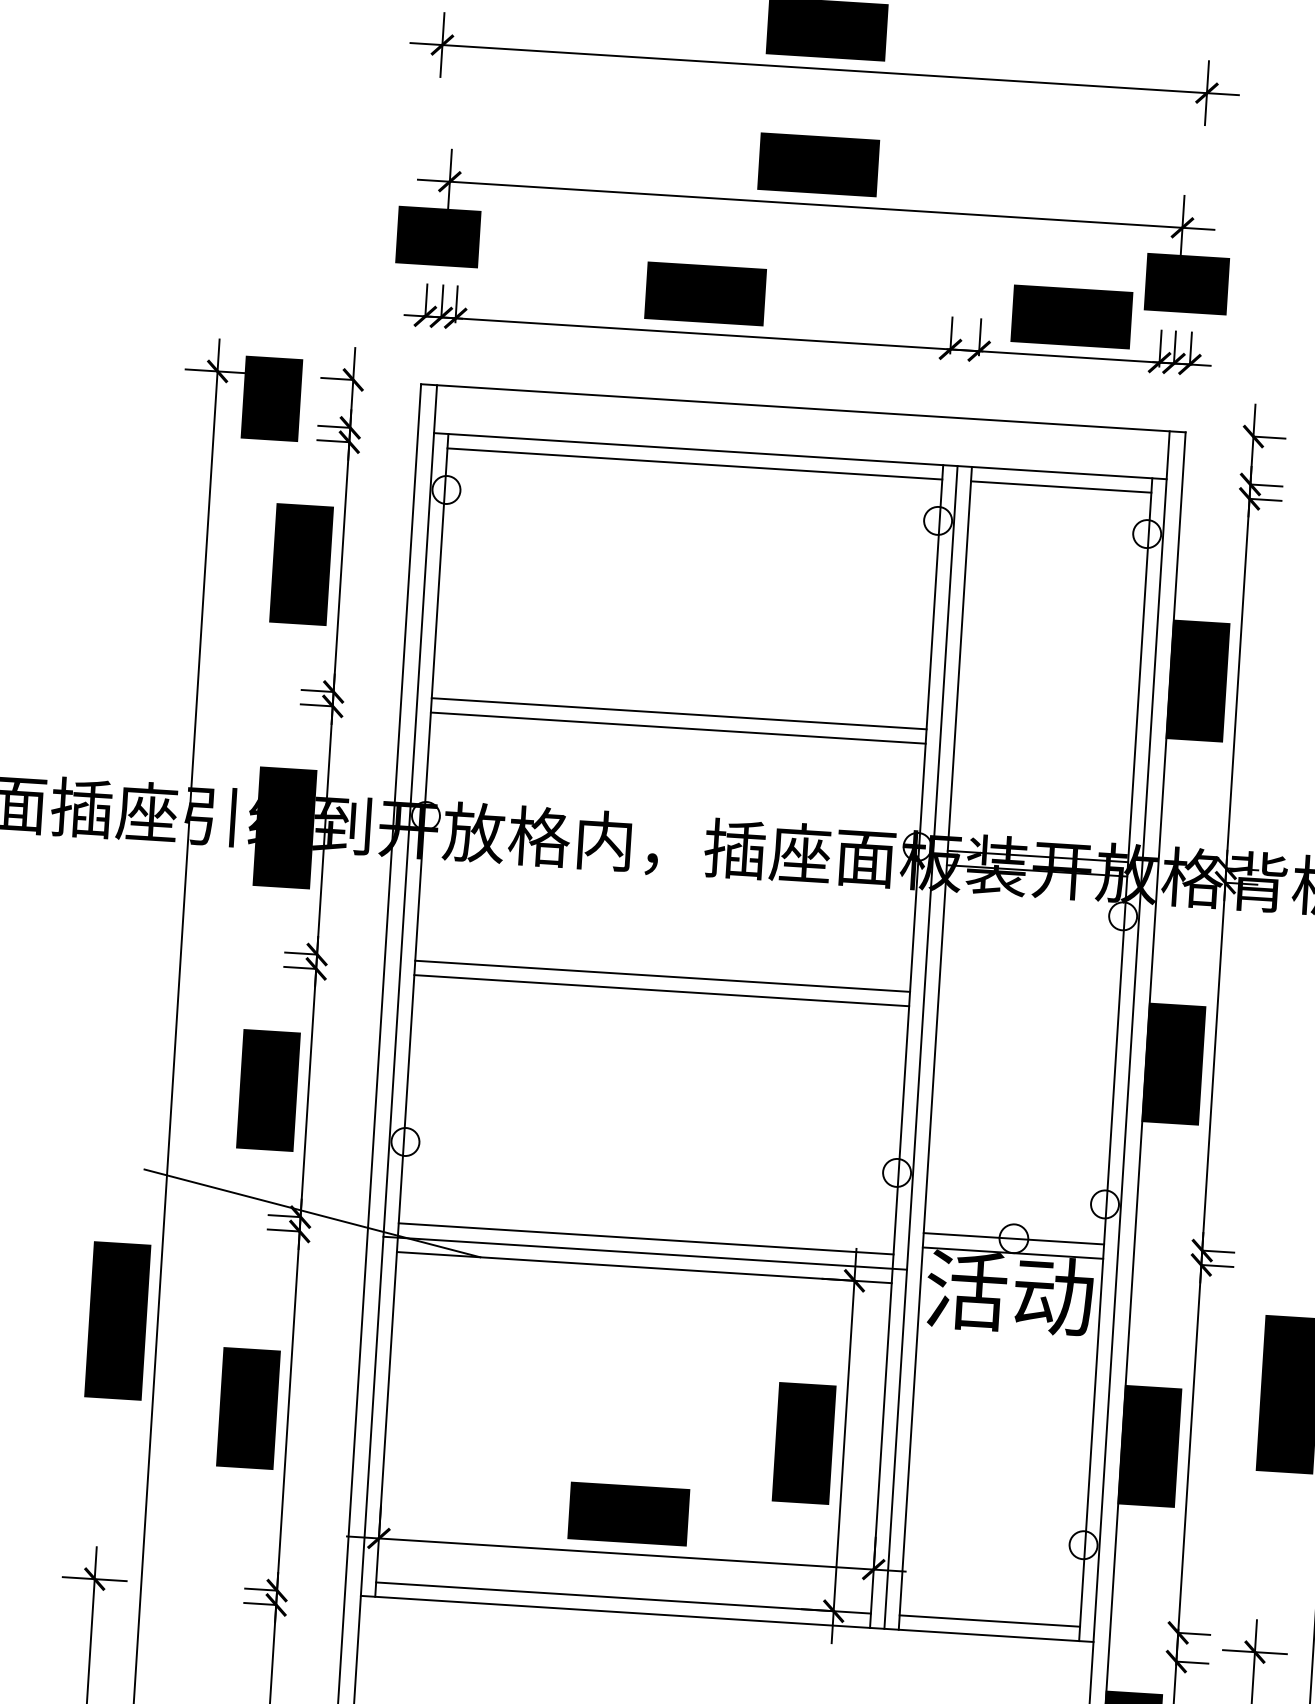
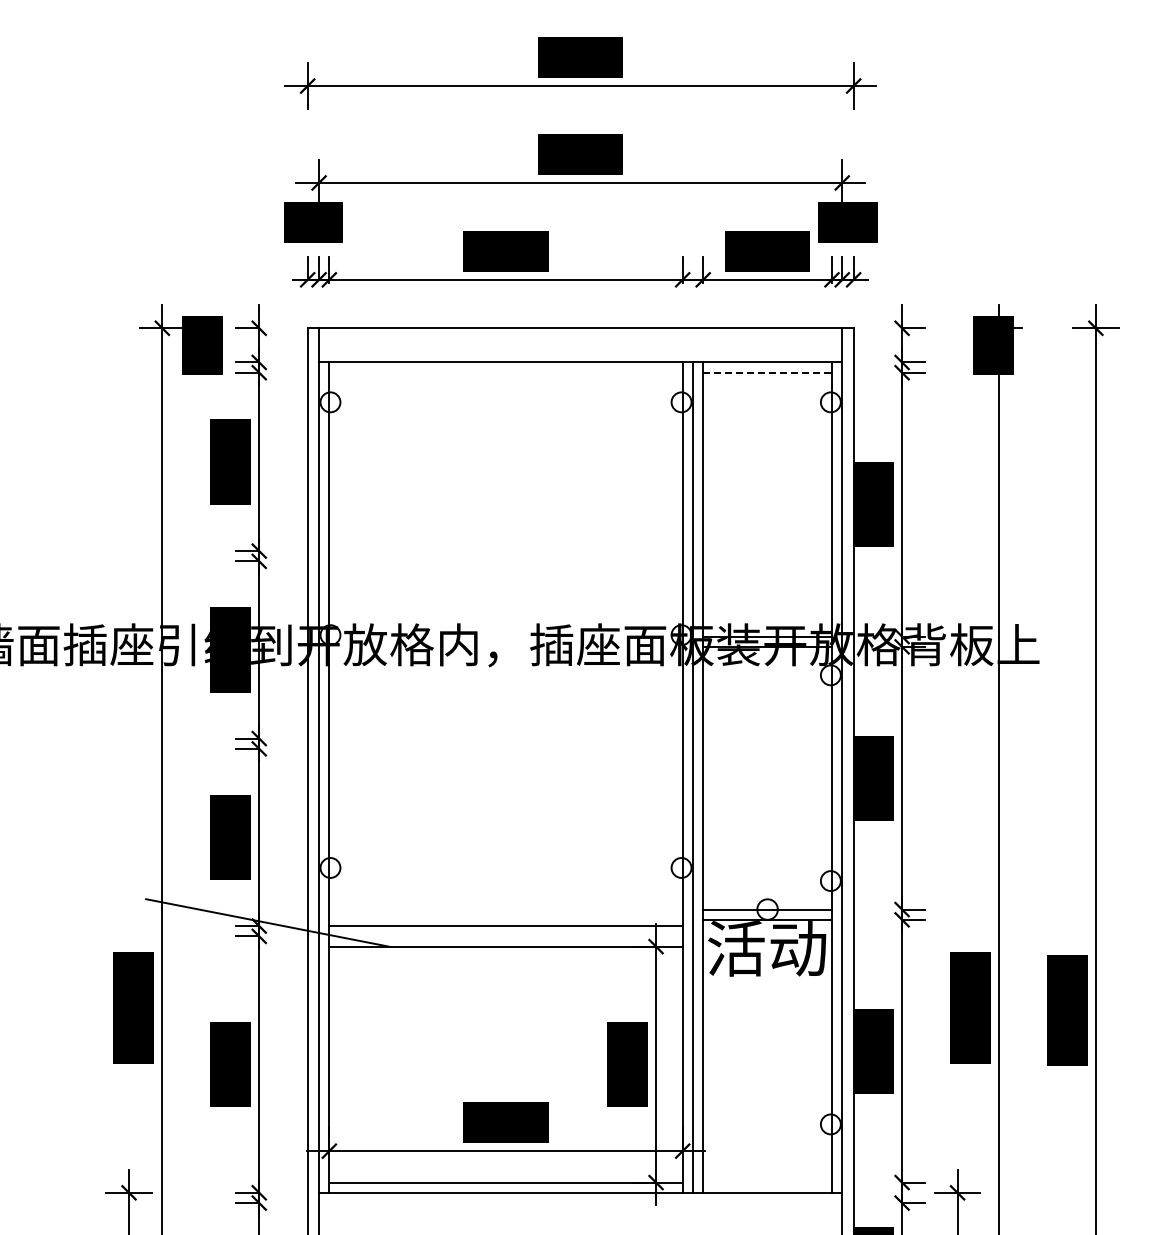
line: (694, 463) -> (505, 372), removed
line: (1062, 486) -> (768, 372), solid -> dashed
line: (678, 714) -> (505, 551), removed
line: (677, 728) -> (505, 561), removed
line: (661, 976) -> (505, 738), removed
line: (661, 990) -> (505, 748), removed
line: (644, 1253) -> (505, 936), removed
line: (989, 1620) -> (767, 1182), removed

